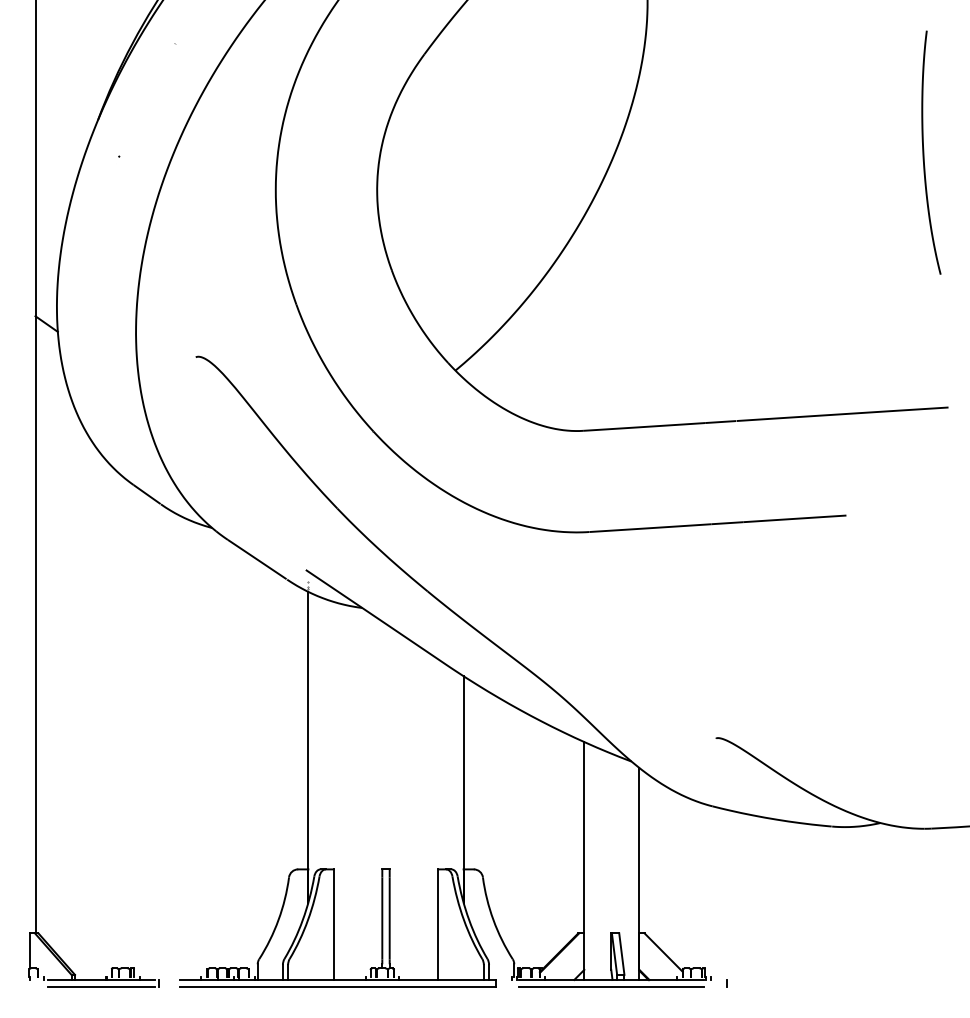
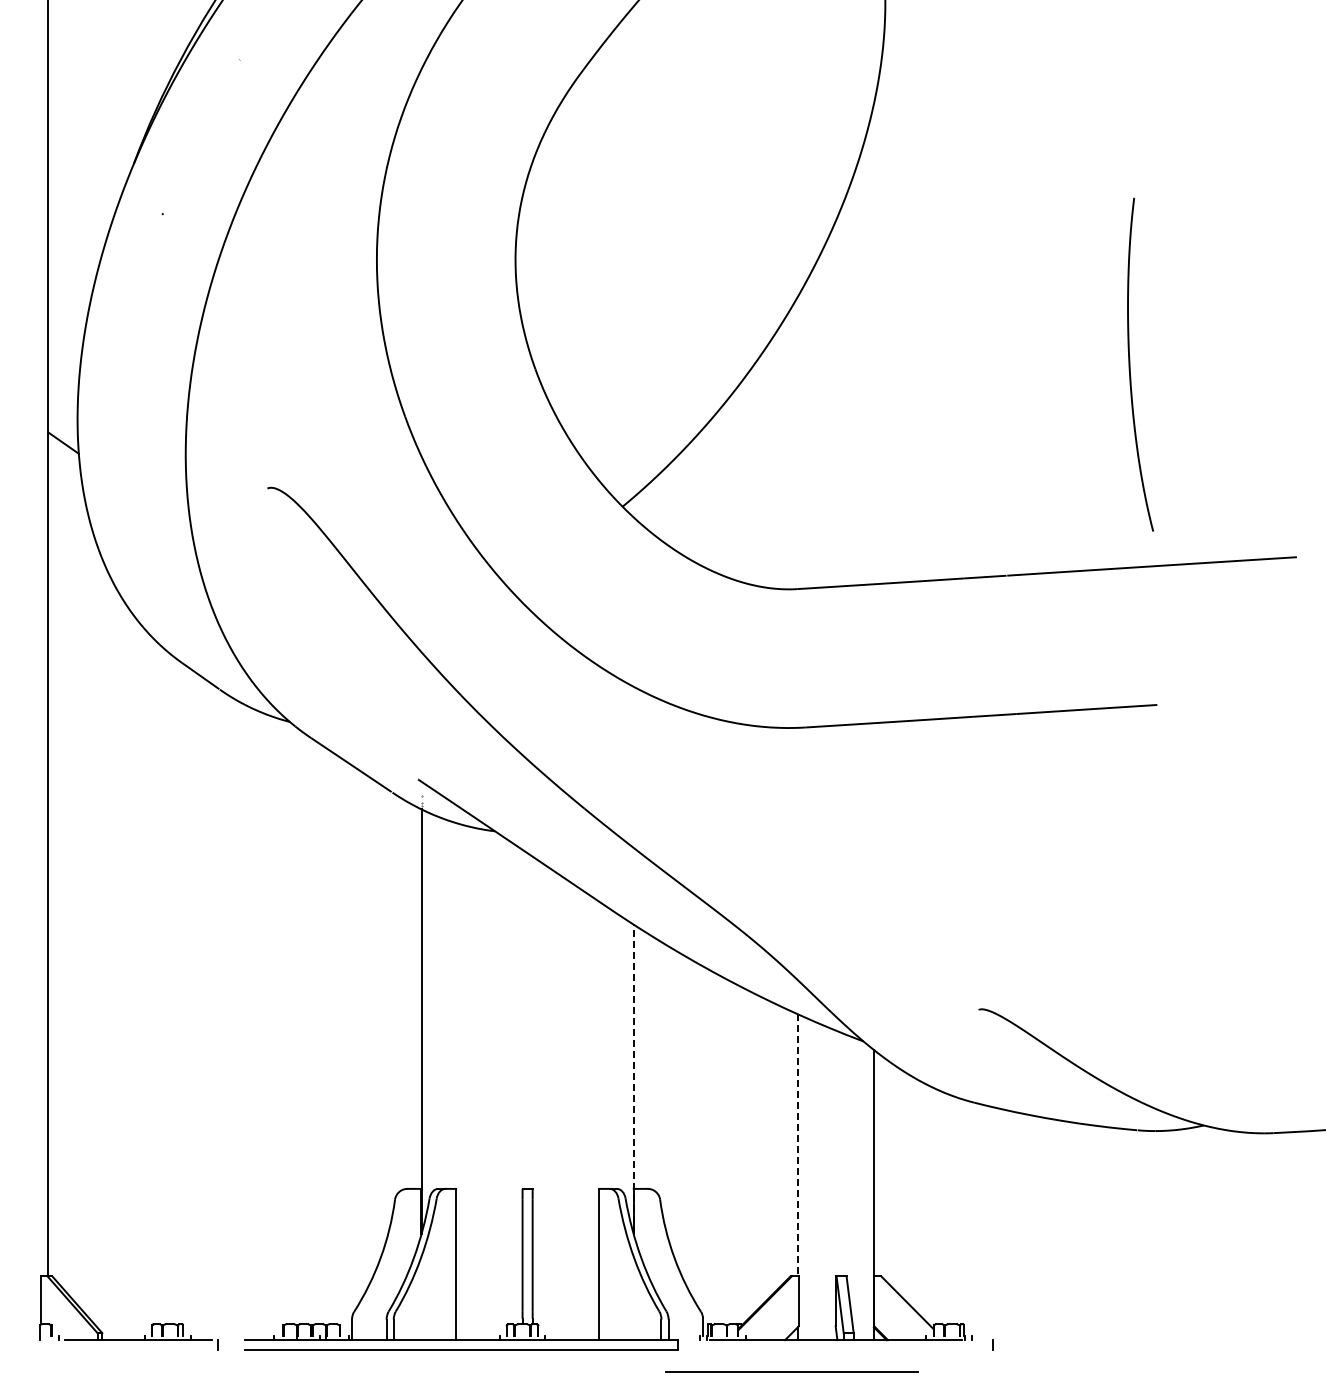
curve: (924, 152) -> (1130, 364), moved
line: (463, 789) -> (633, 1079), solid -> dashed
line: (583, 837) -> (797, 1145), solid -> dashed
line: (611, 986) -> (791, 1371), moved
line: (101, 987) -> (138, 1350), removed

